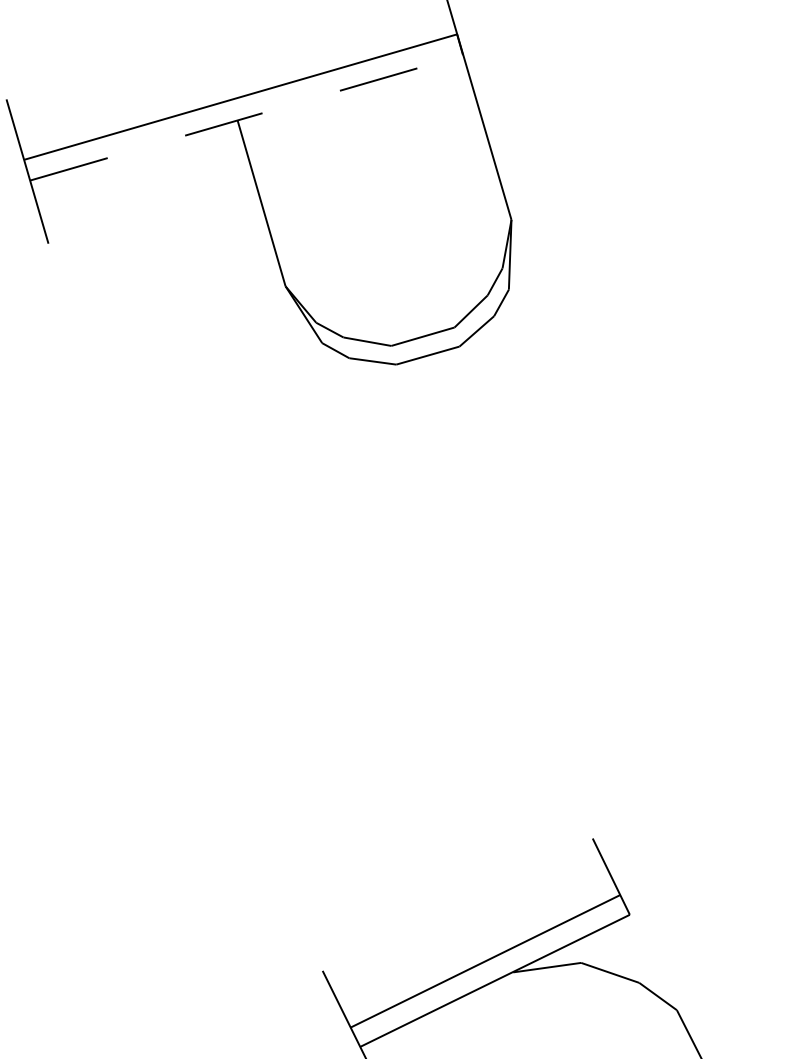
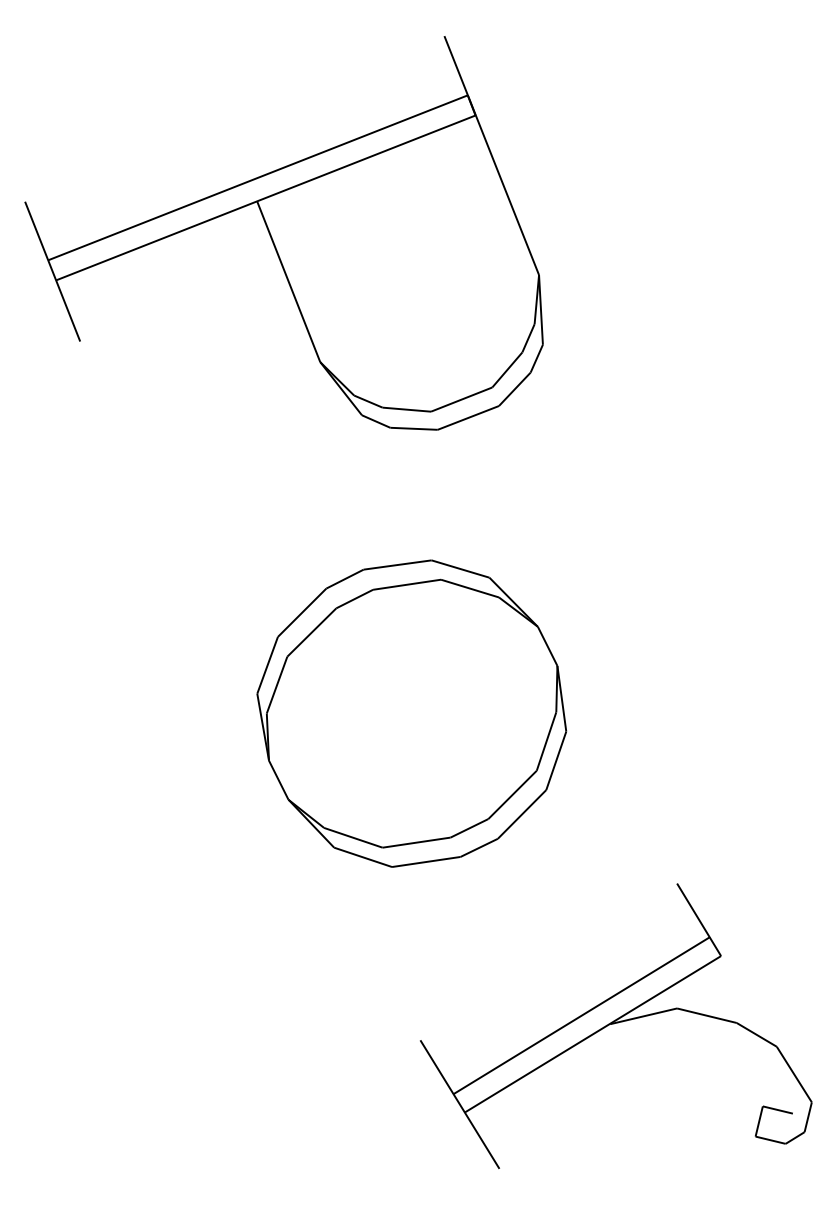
line: (247, 117) -> (266, 197), dashed -> solid
part: (343, 644) -> (411, 713), added

